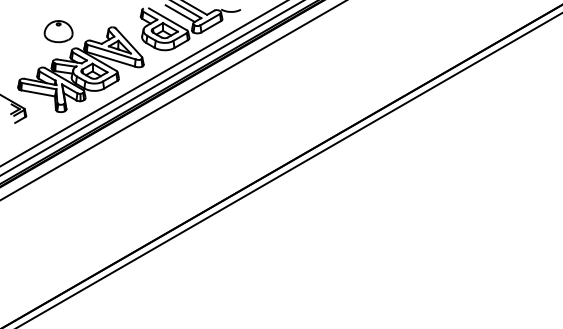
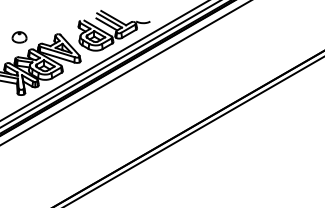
part: (58, 31) -> (19, 37), size x0.7

